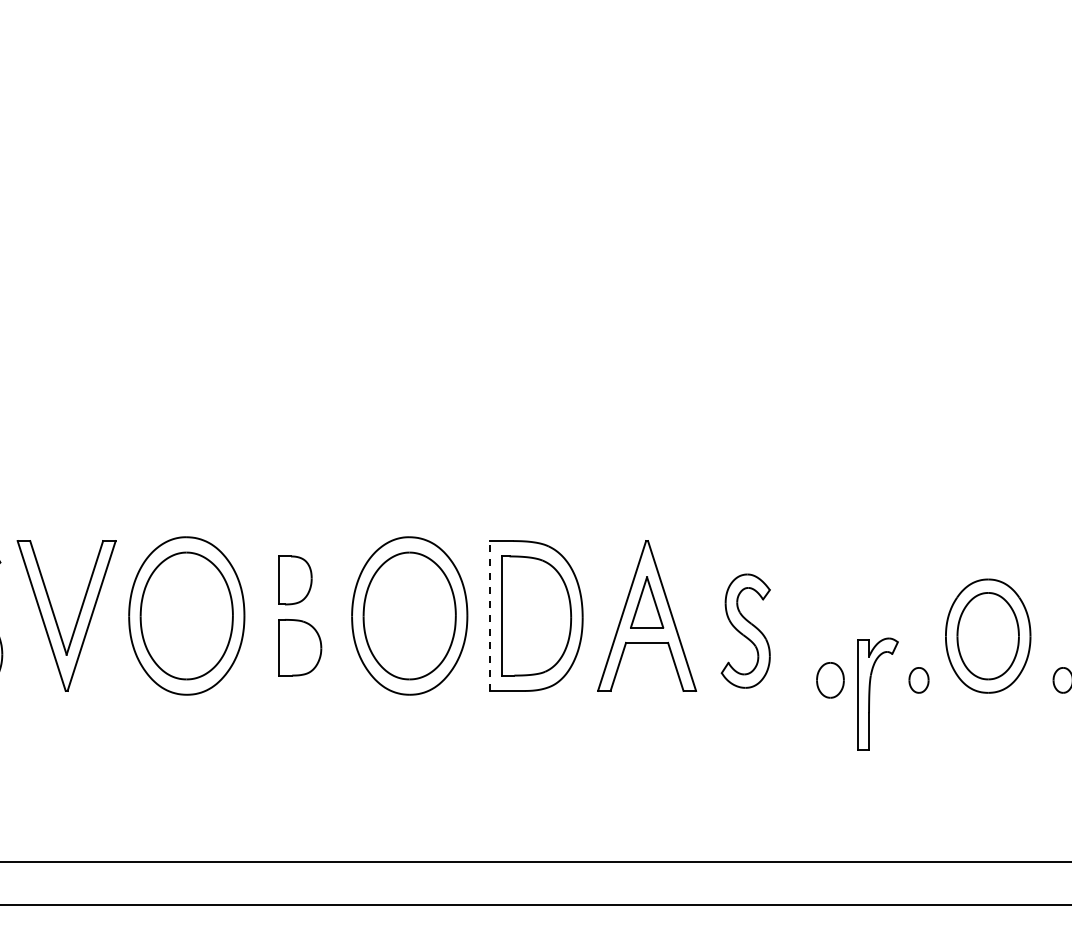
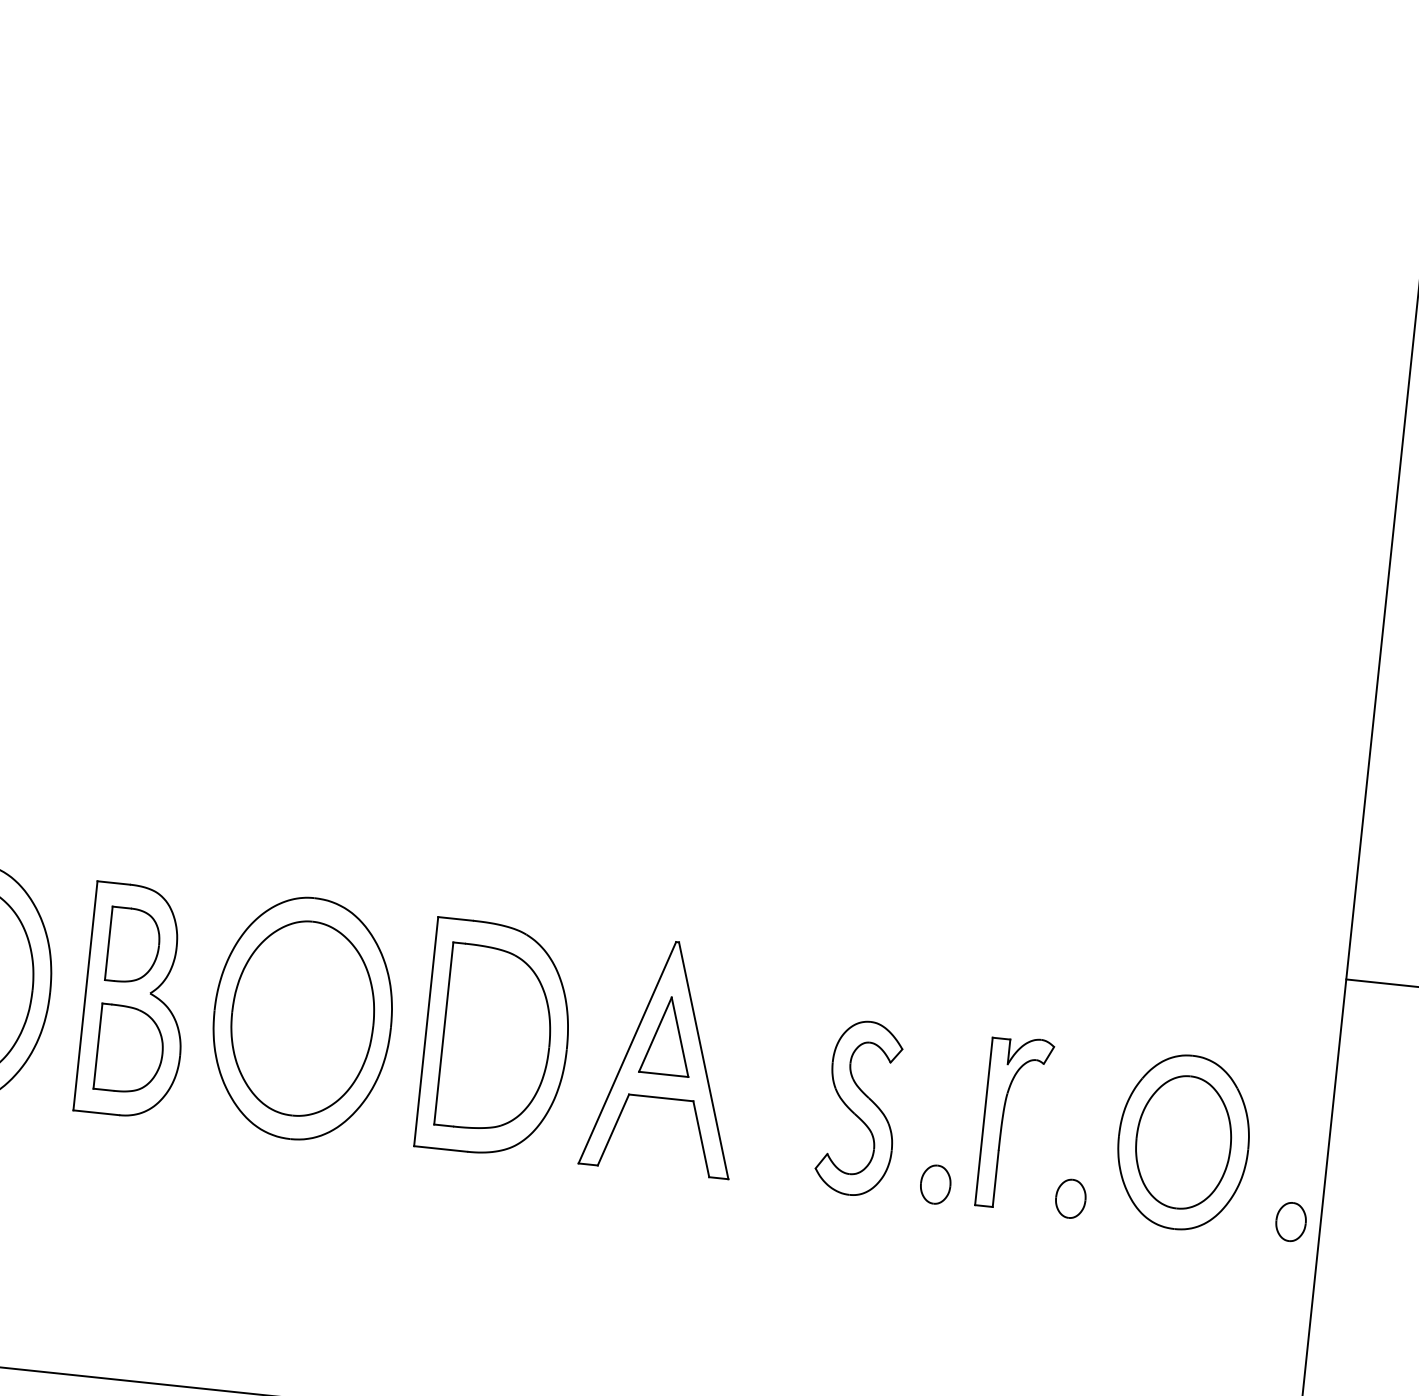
part: (300, 615) -> (135, 1000), added
line: (490, 616) -> (426, 1032), dashed -> solid
part: (745, 630) -> (858, 1107), moved
part: (830, 680) -> (935, 1184), size x0.71
part: (870, 693) -> (1004, 1120), moved

